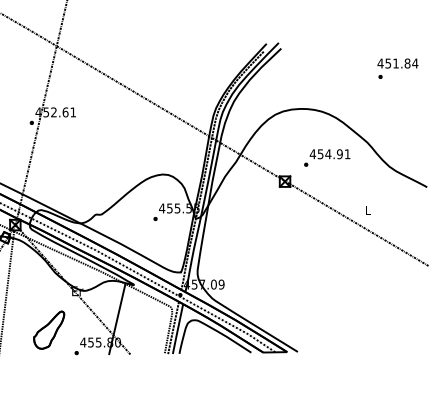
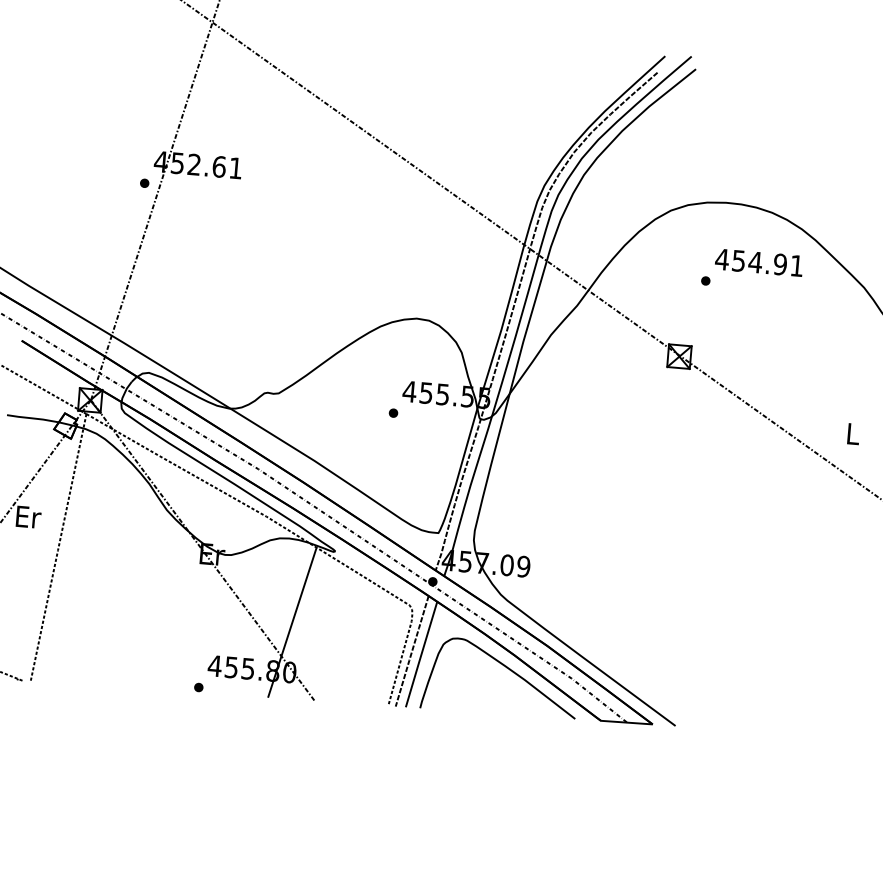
text: (327, 157) -> (753, 269), moved
part: (49, 329) -> (144, 631), removed

